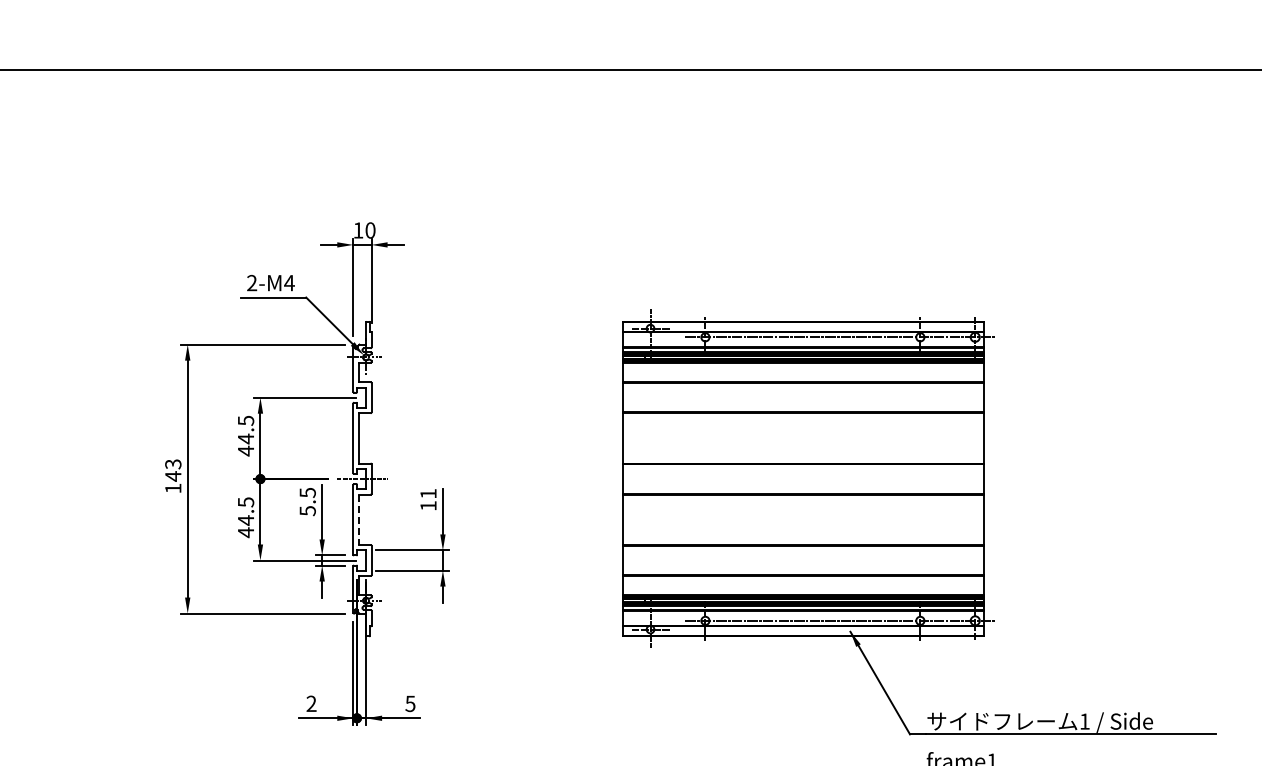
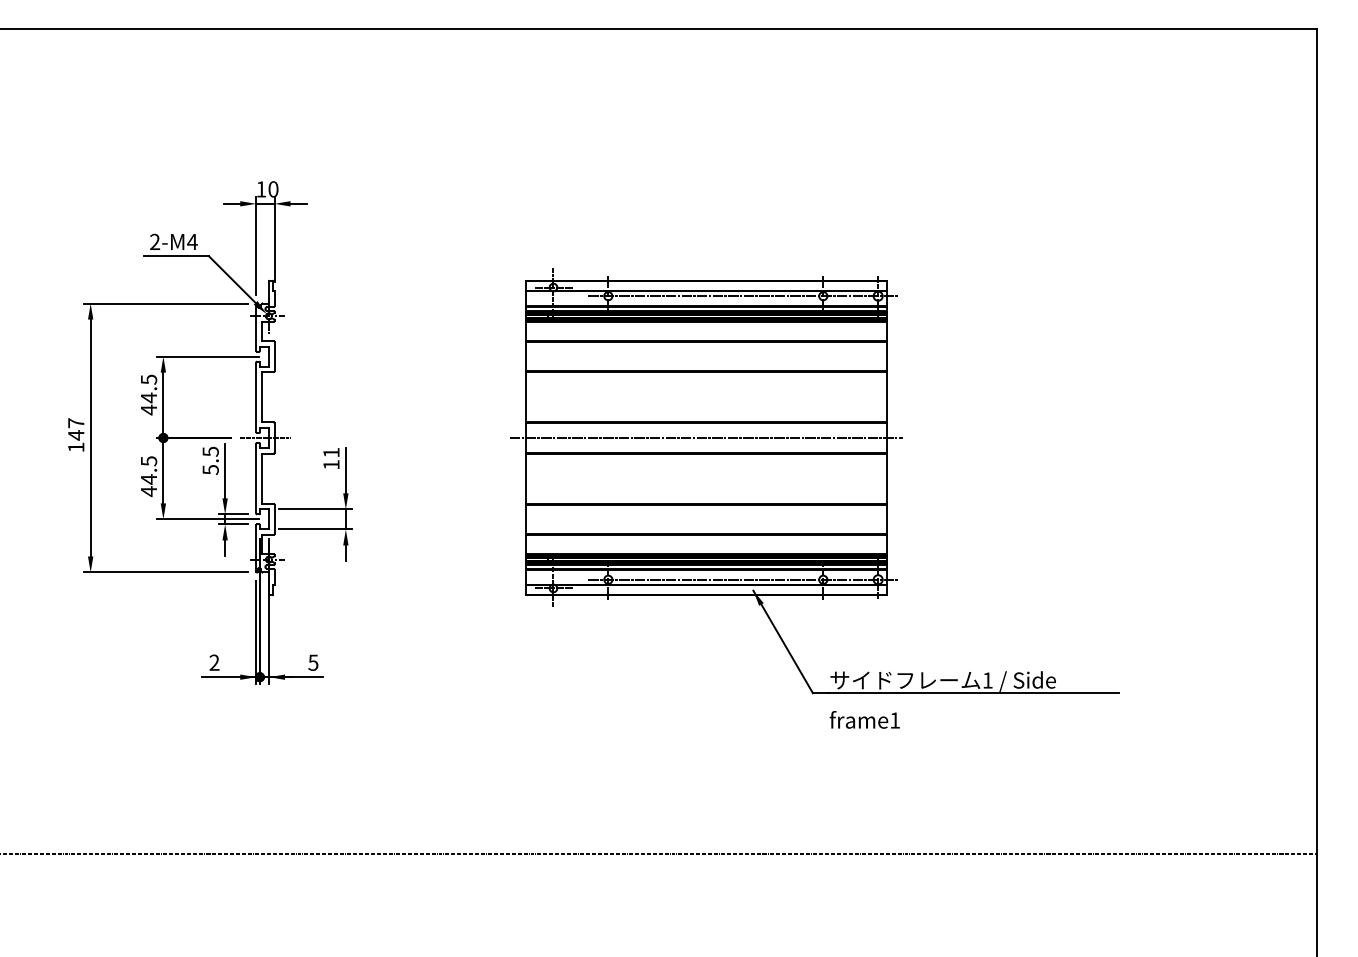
text: (173, 464) -> (76, 423), 143 -> 147
line: (803, 479) -> (706, 438), added
line: (358, 520) -> (261, 479), dashed -> solid

